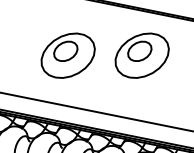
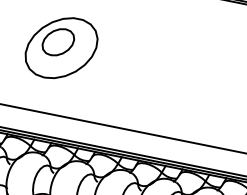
part: (141, 55) -> (160, 47), removed

